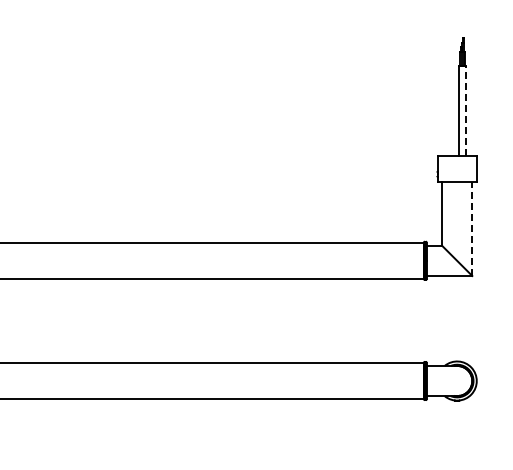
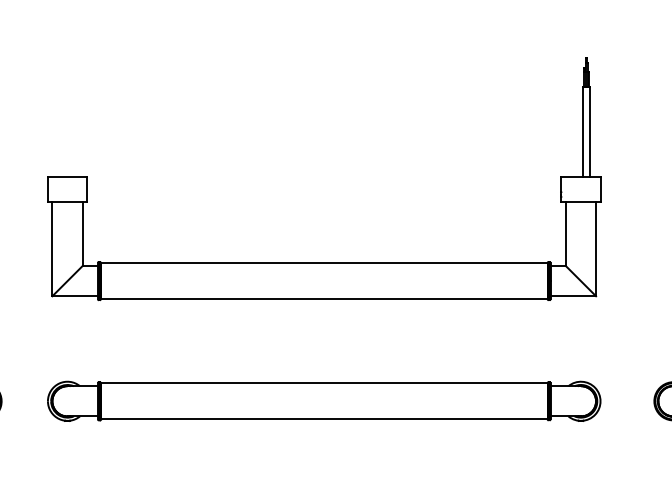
line: (465, 111) -> (589, 131), dashed -> solid
line: (472, 228) -> (596, 248), dashed -> solid

